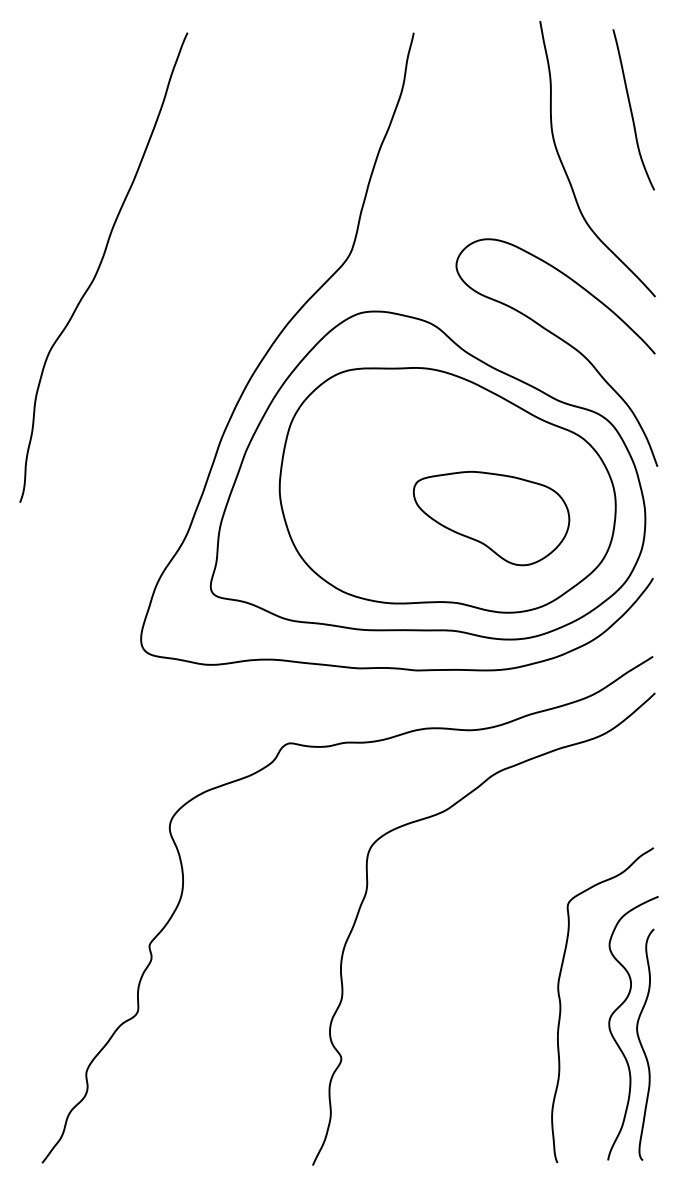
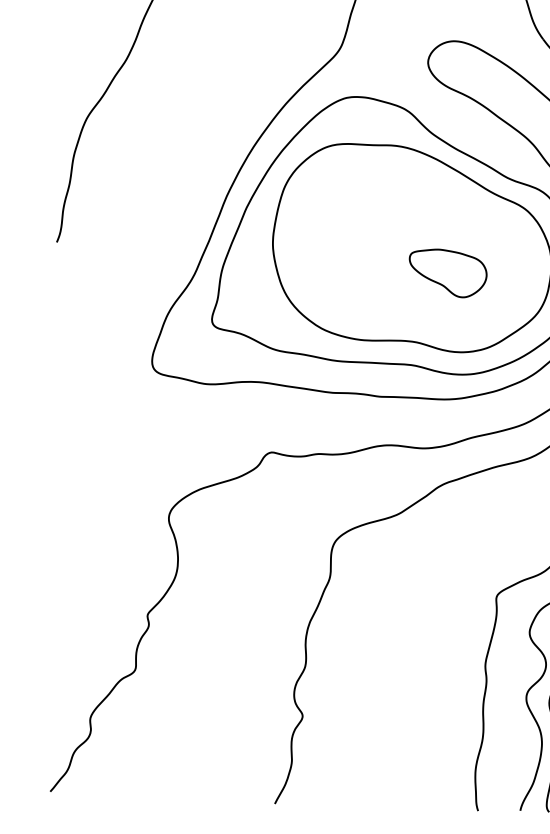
part: (491, 518) -> (447, 273), size x0.6

